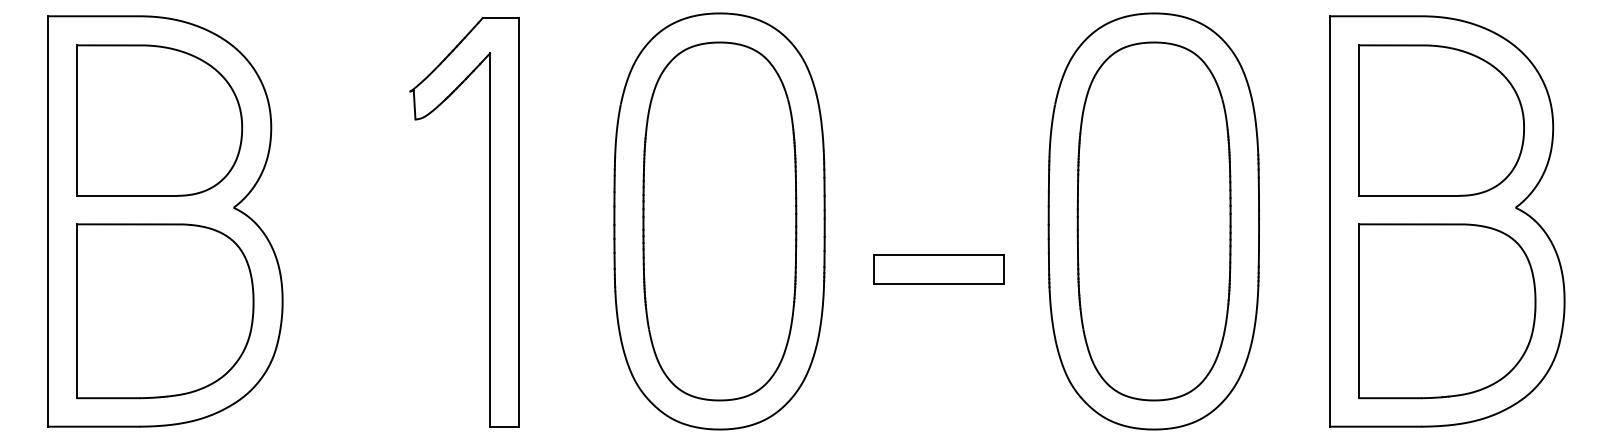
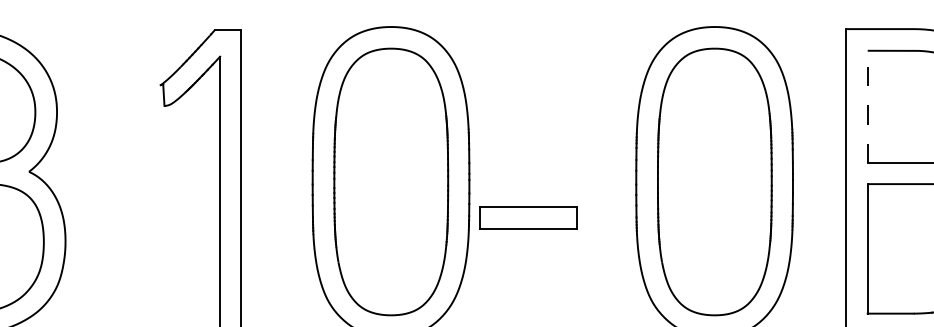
line: (1359, 120) -> (867, 106), solid -> dashed
part: (938, 269) -> (528, 217), moved

